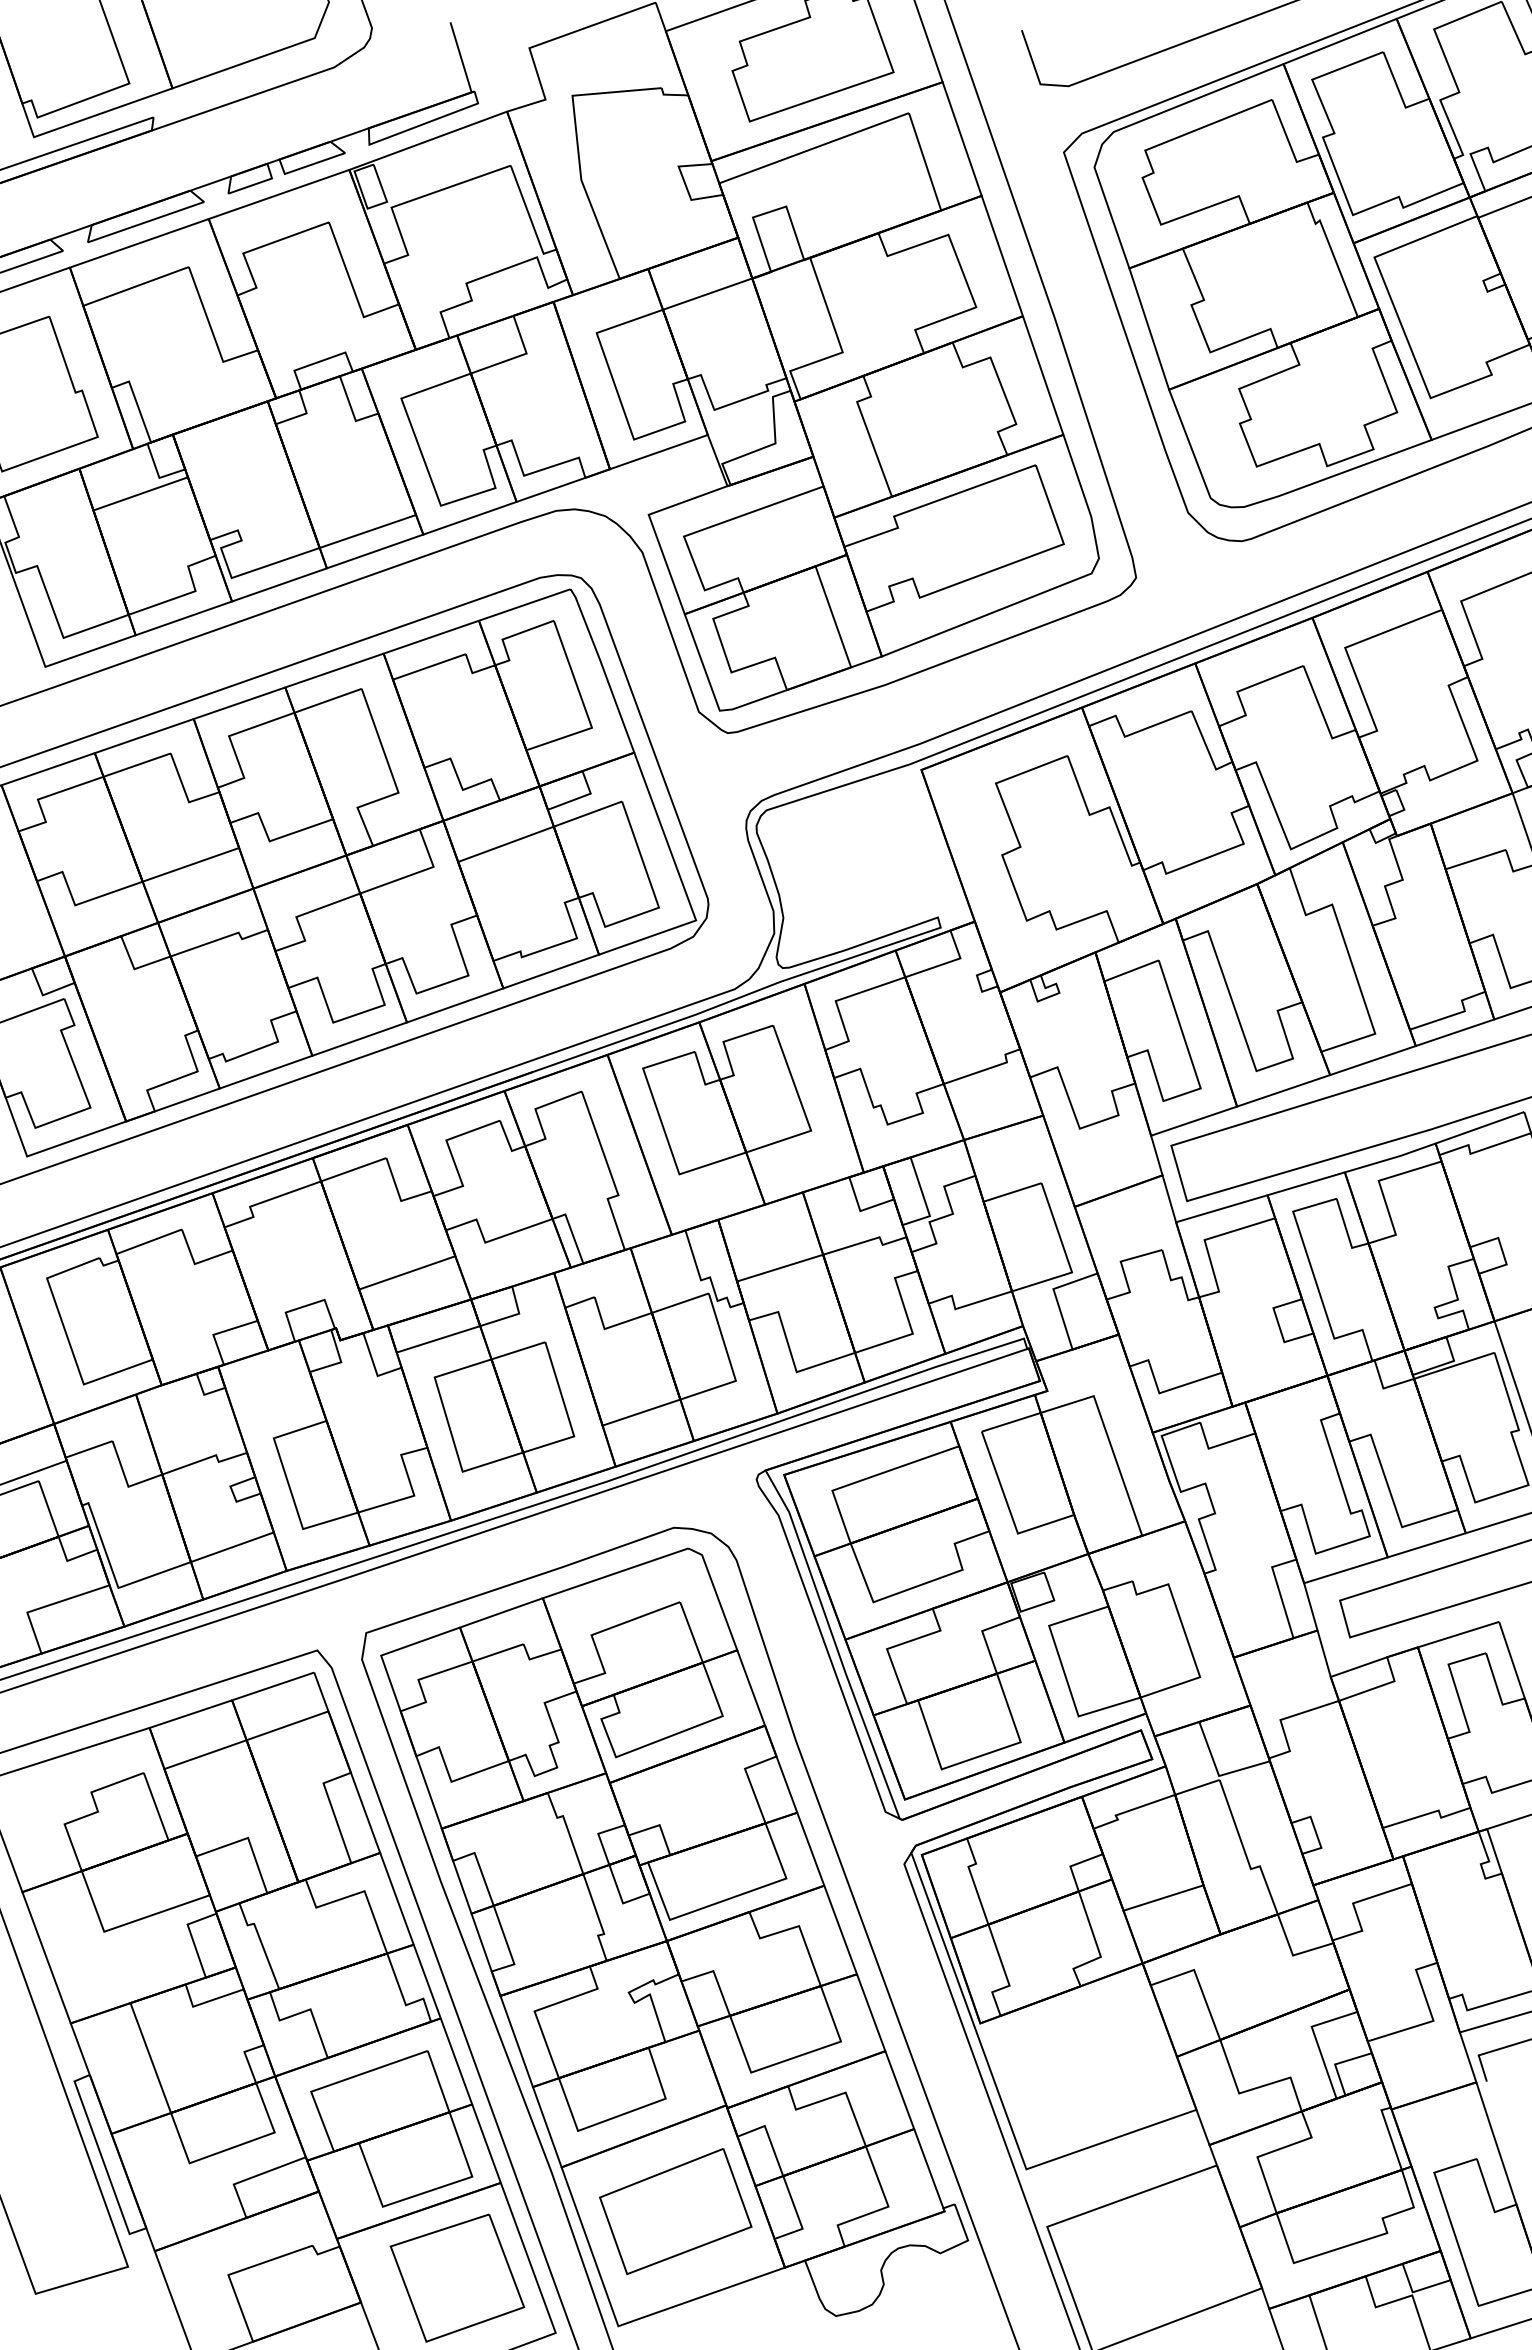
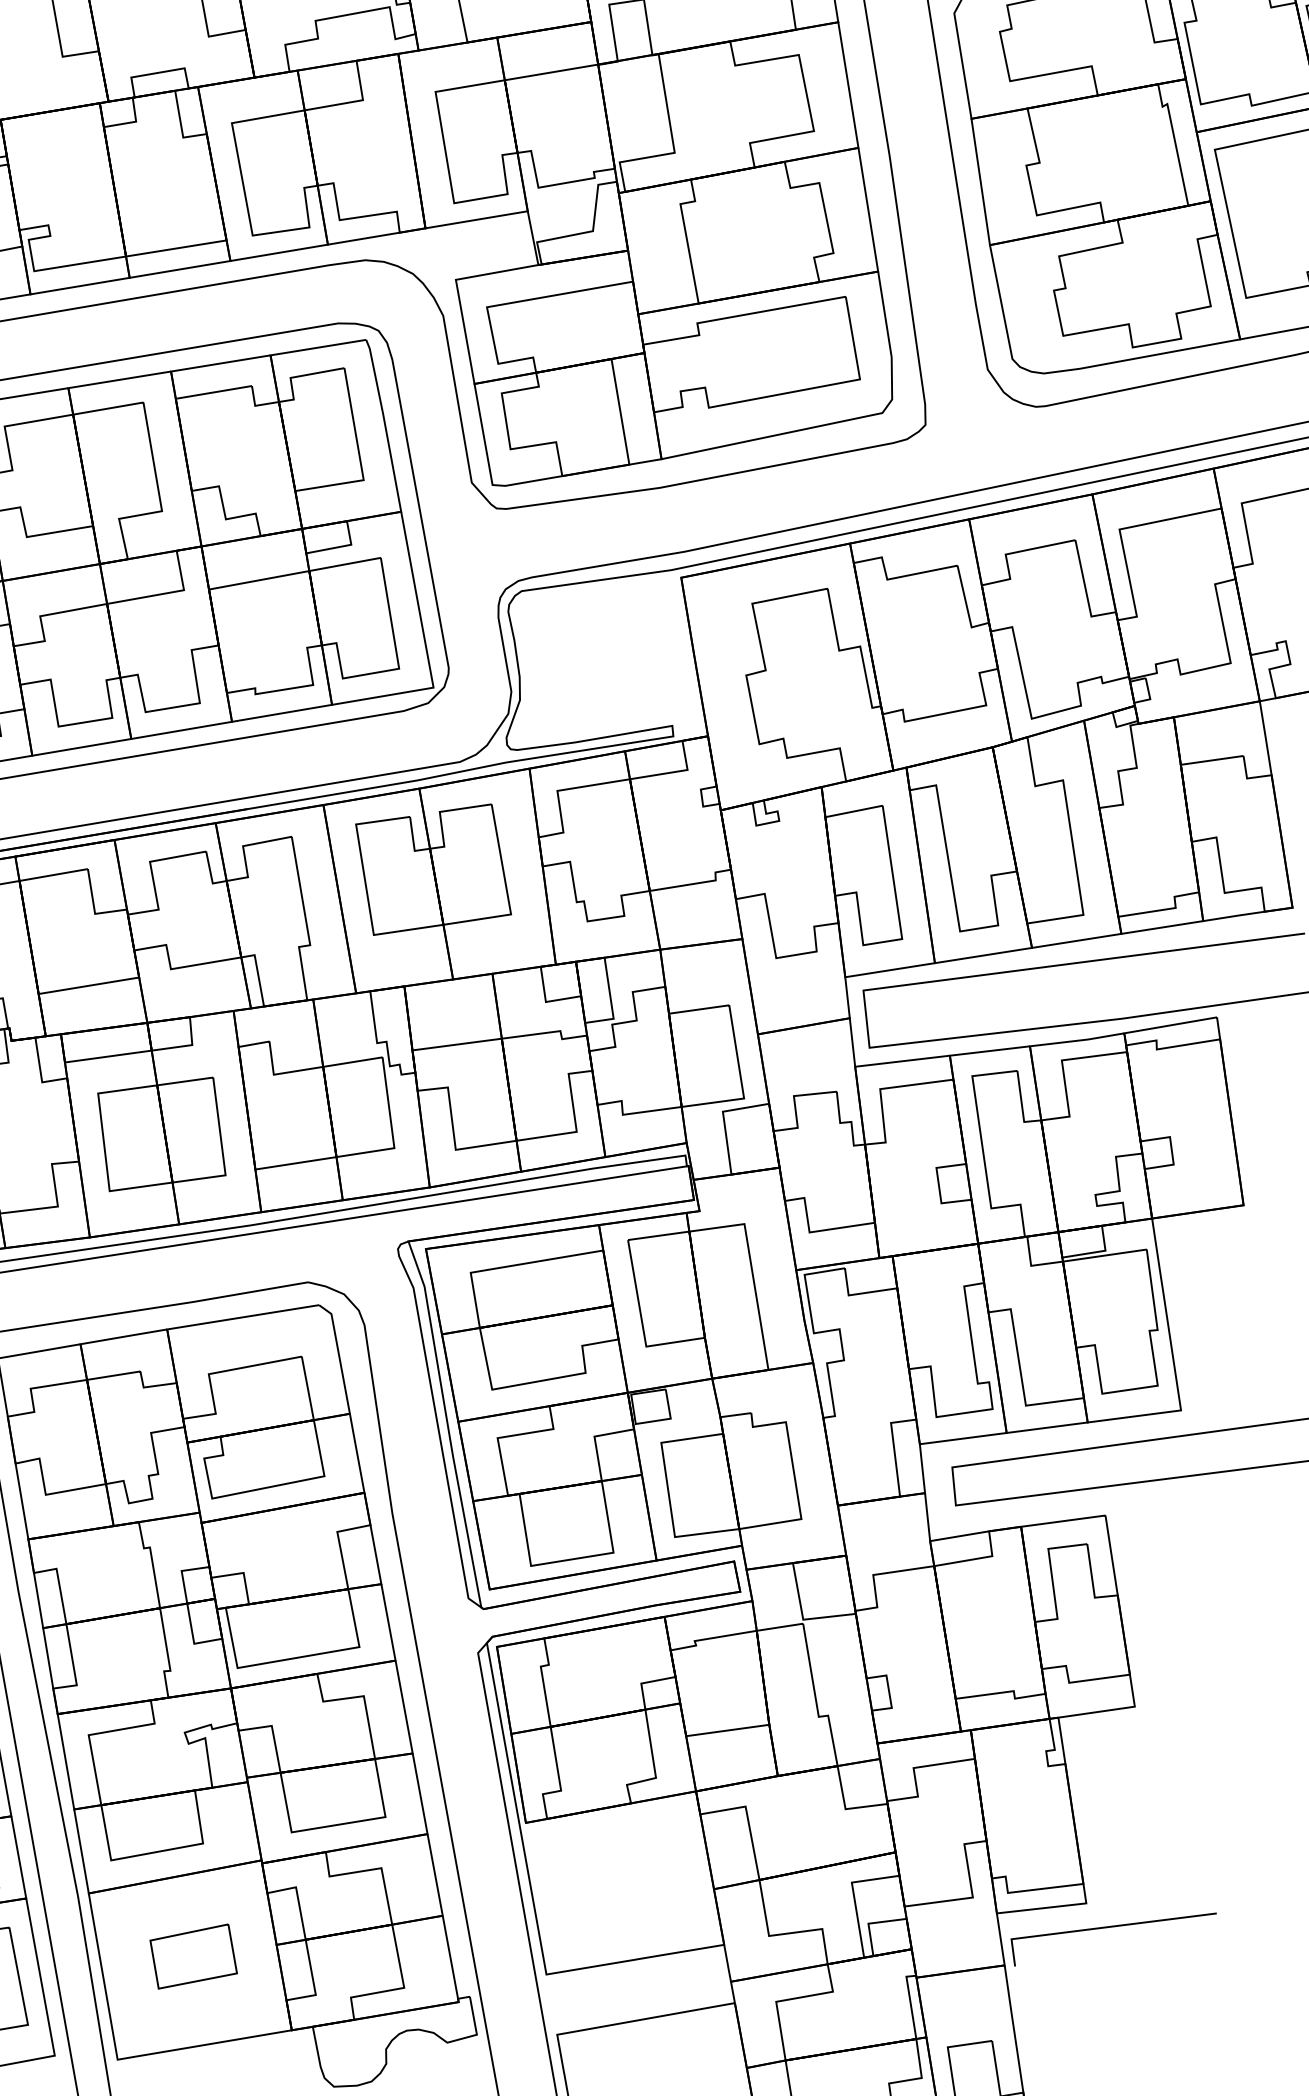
part: (675, 2211) -> (193, 1956), size x0.6

